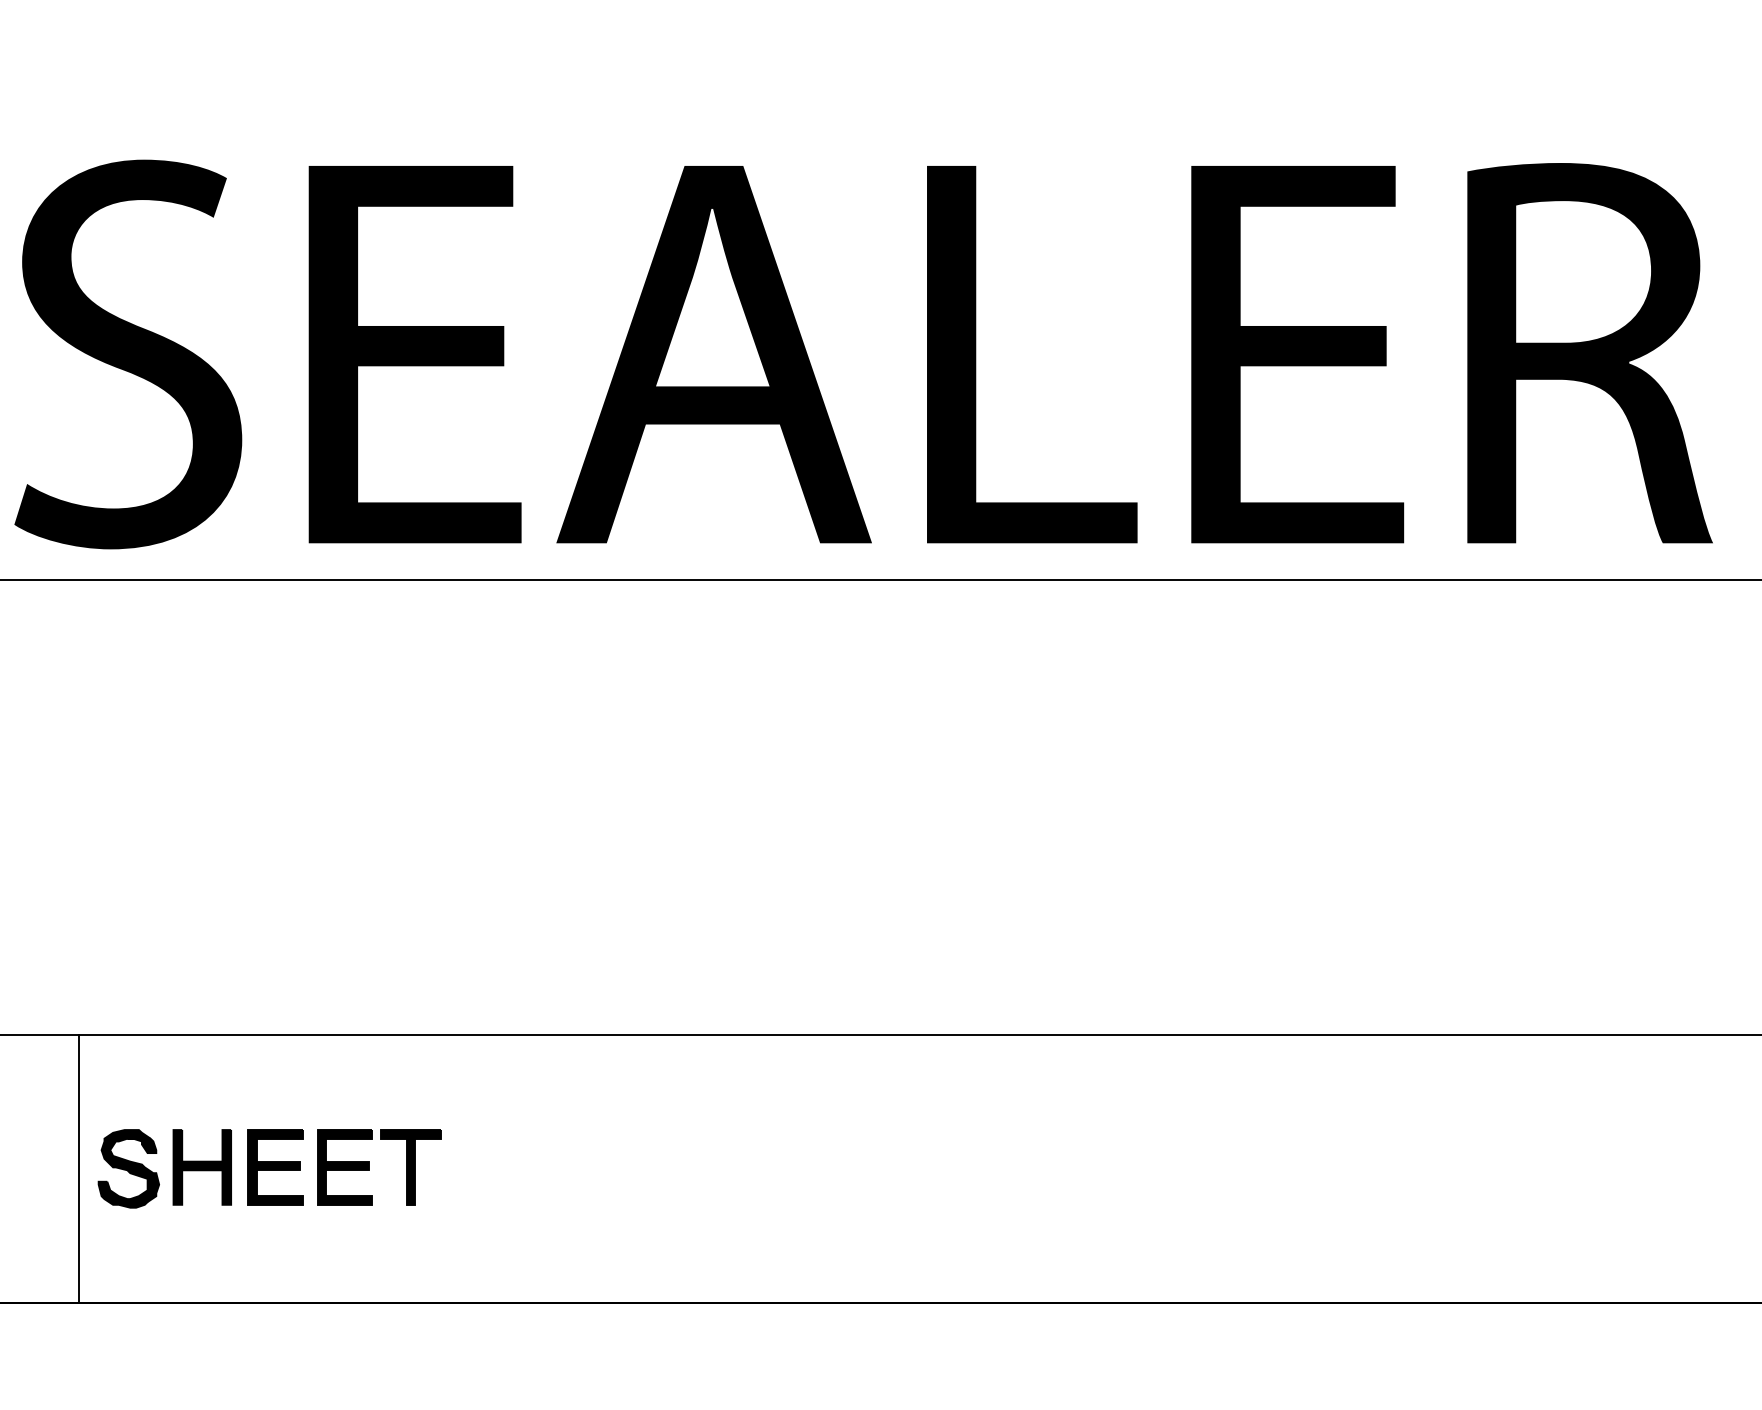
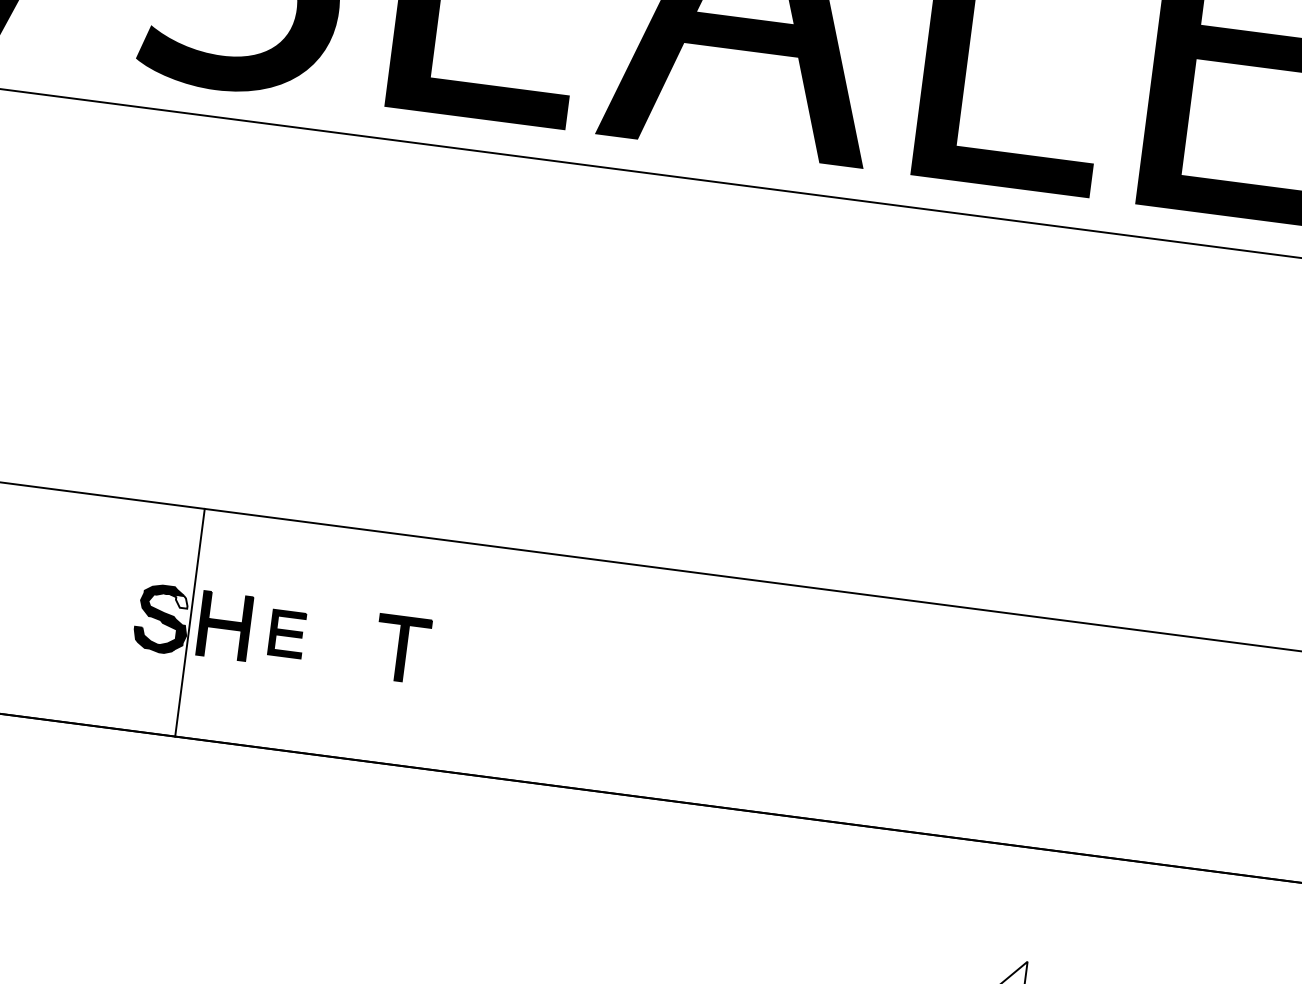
fill: (141, 1145) -> (175, 600), removed
part: (275, 1167) -> (287, 634), size x0.7
part: (344, 1167) -> (345, 641), removed
line: (78, 1168) -> (189, 622), moved

